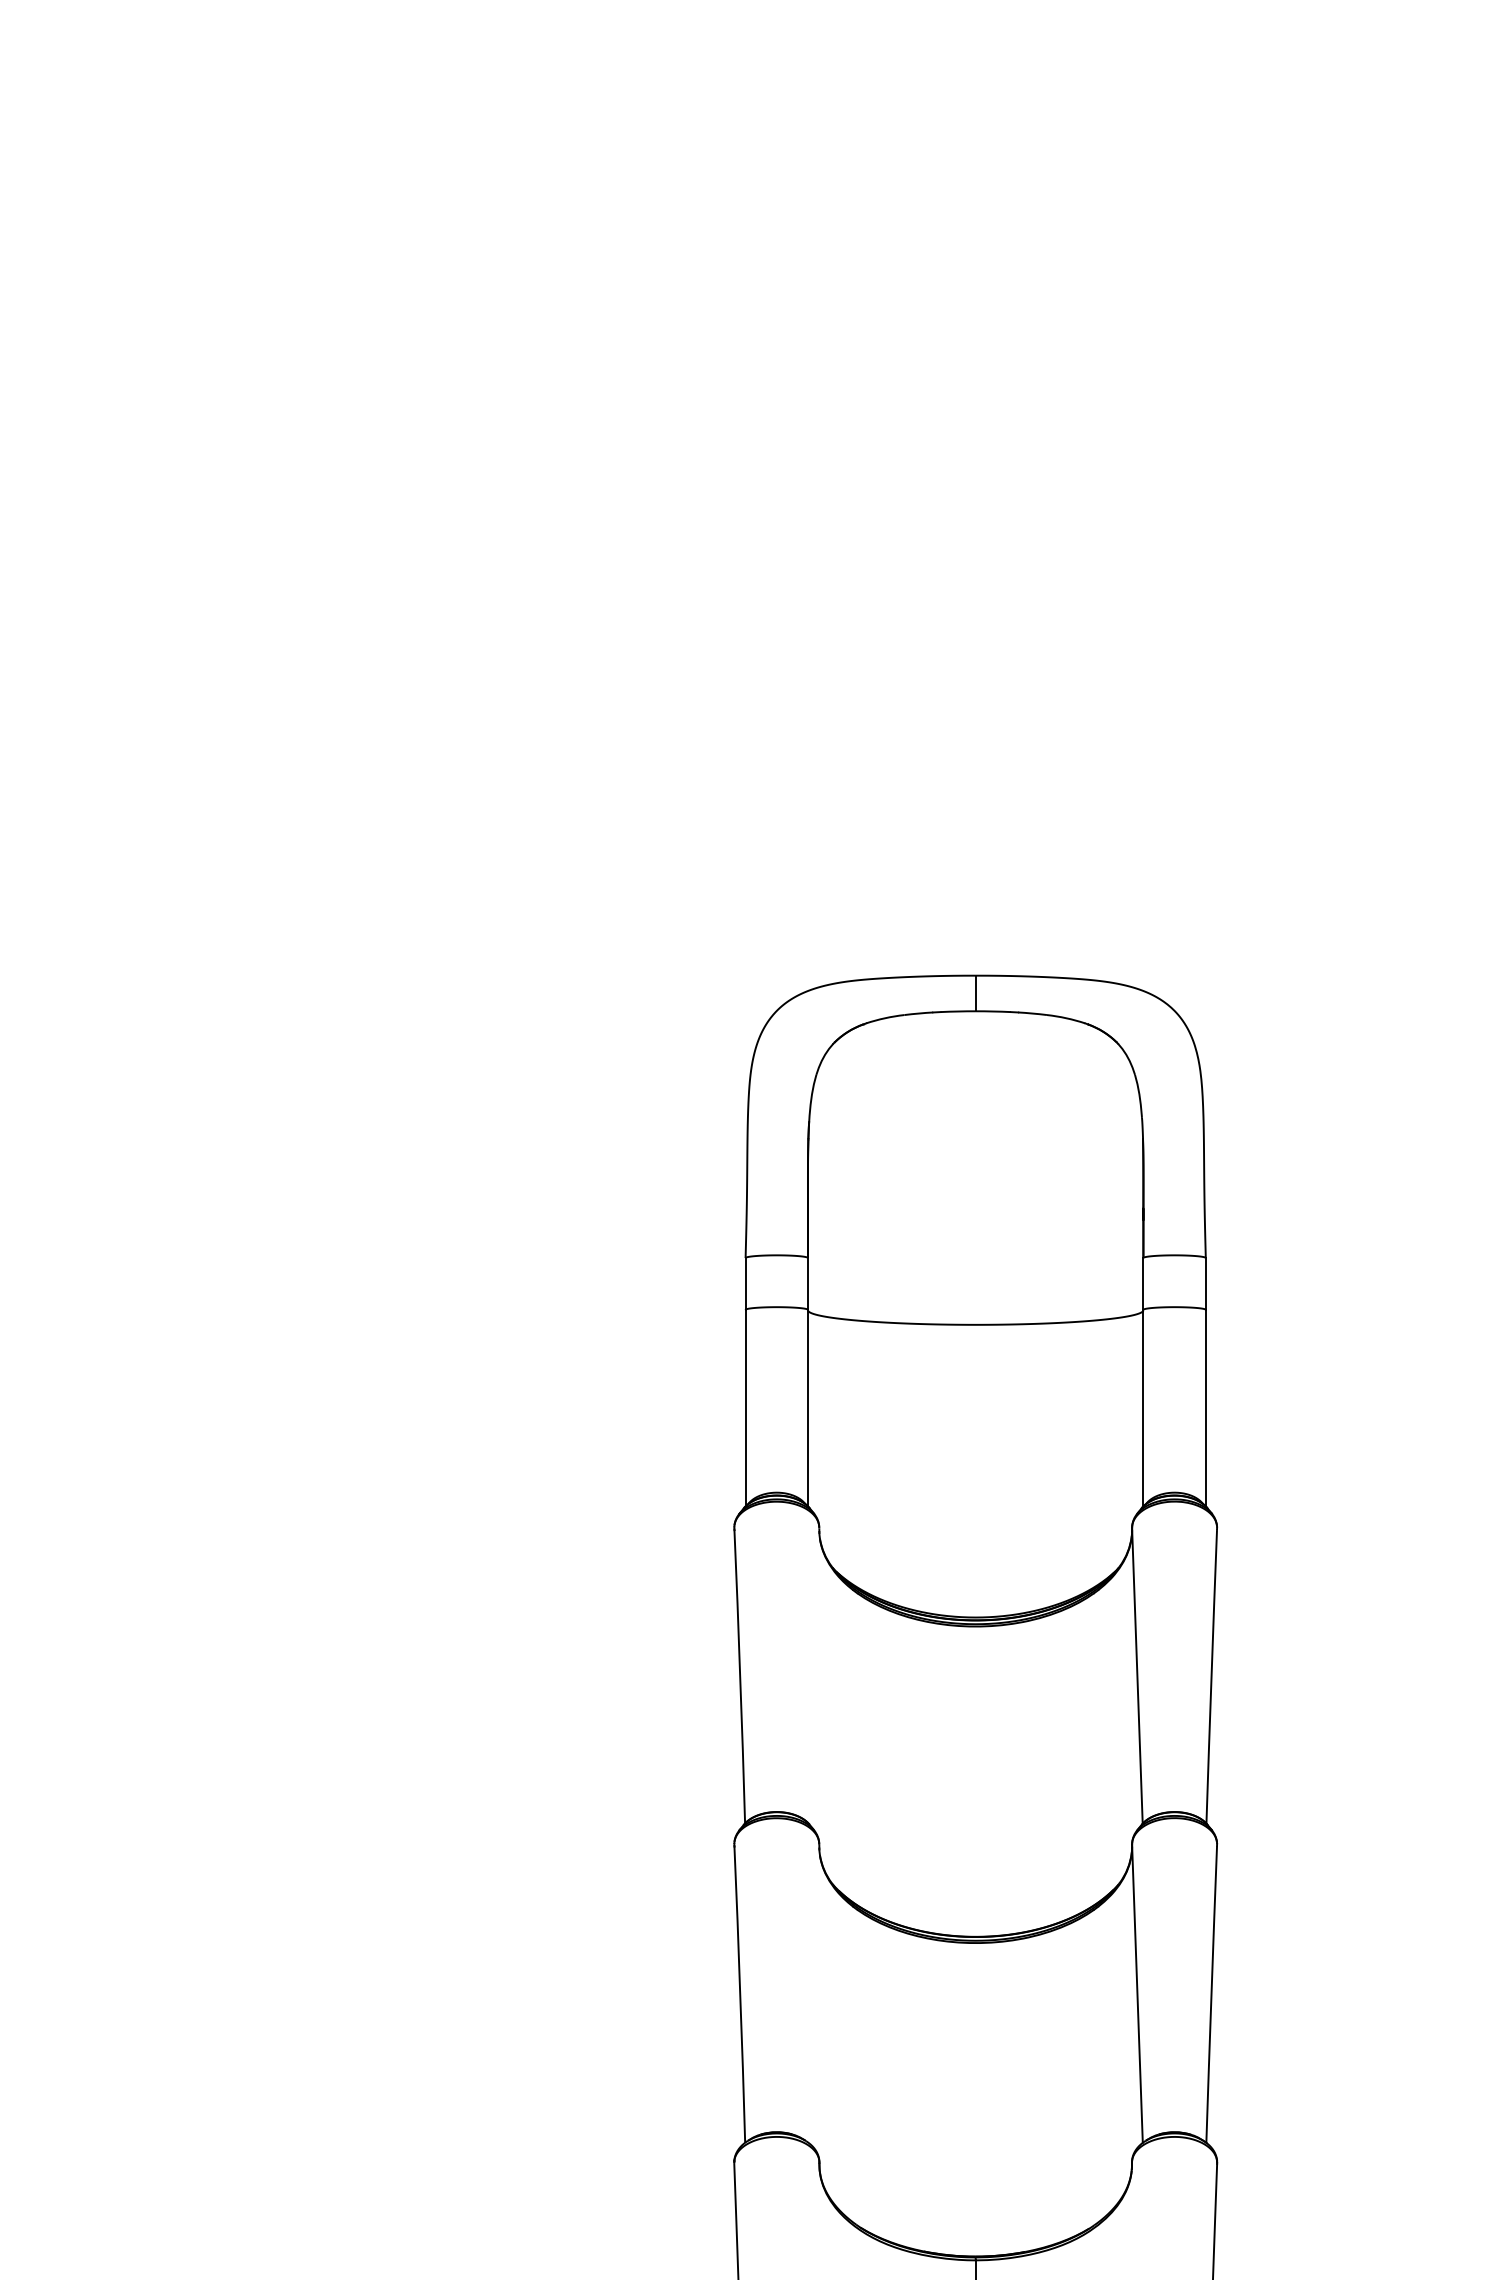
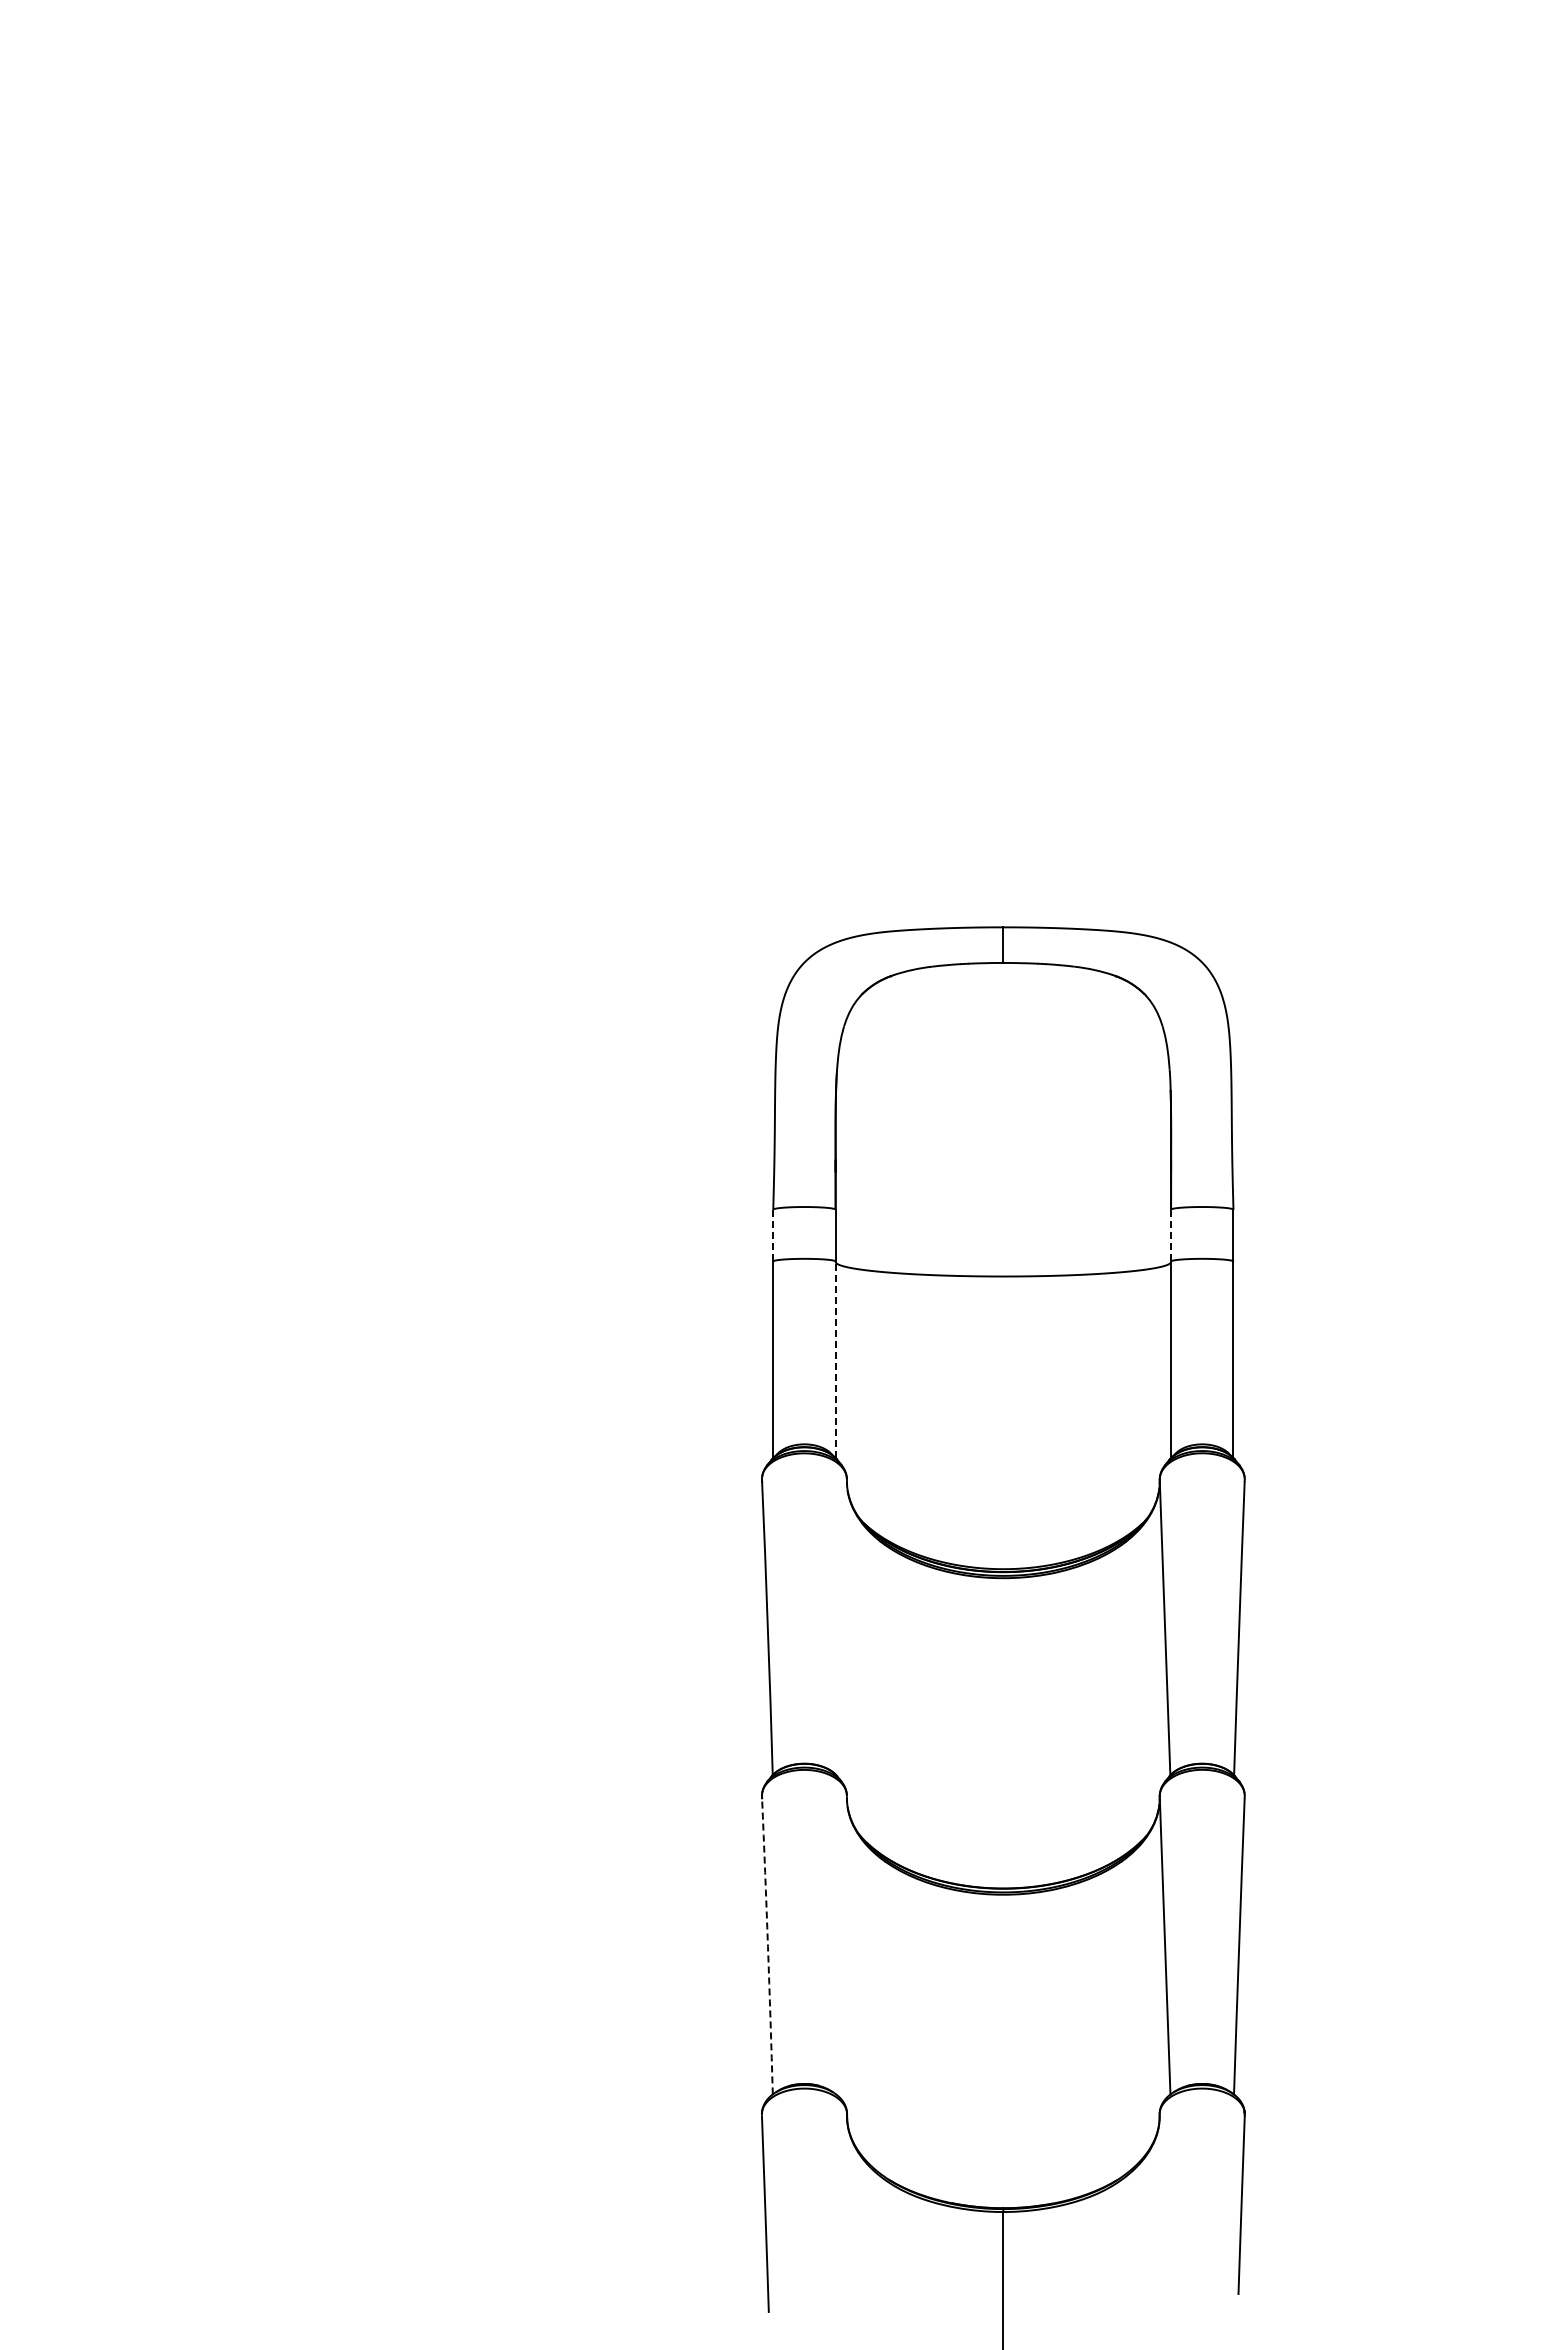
line: (745, 1283) -> (773, 1235), solid -> dashed
line: (1143, 1283) -> (1171, 1235), solid -> dashed
line: (807, 1407) -> (835, 1359), solid -> dashed
arc: (739, 1994) -> (767, 1946), solid -> dashed

